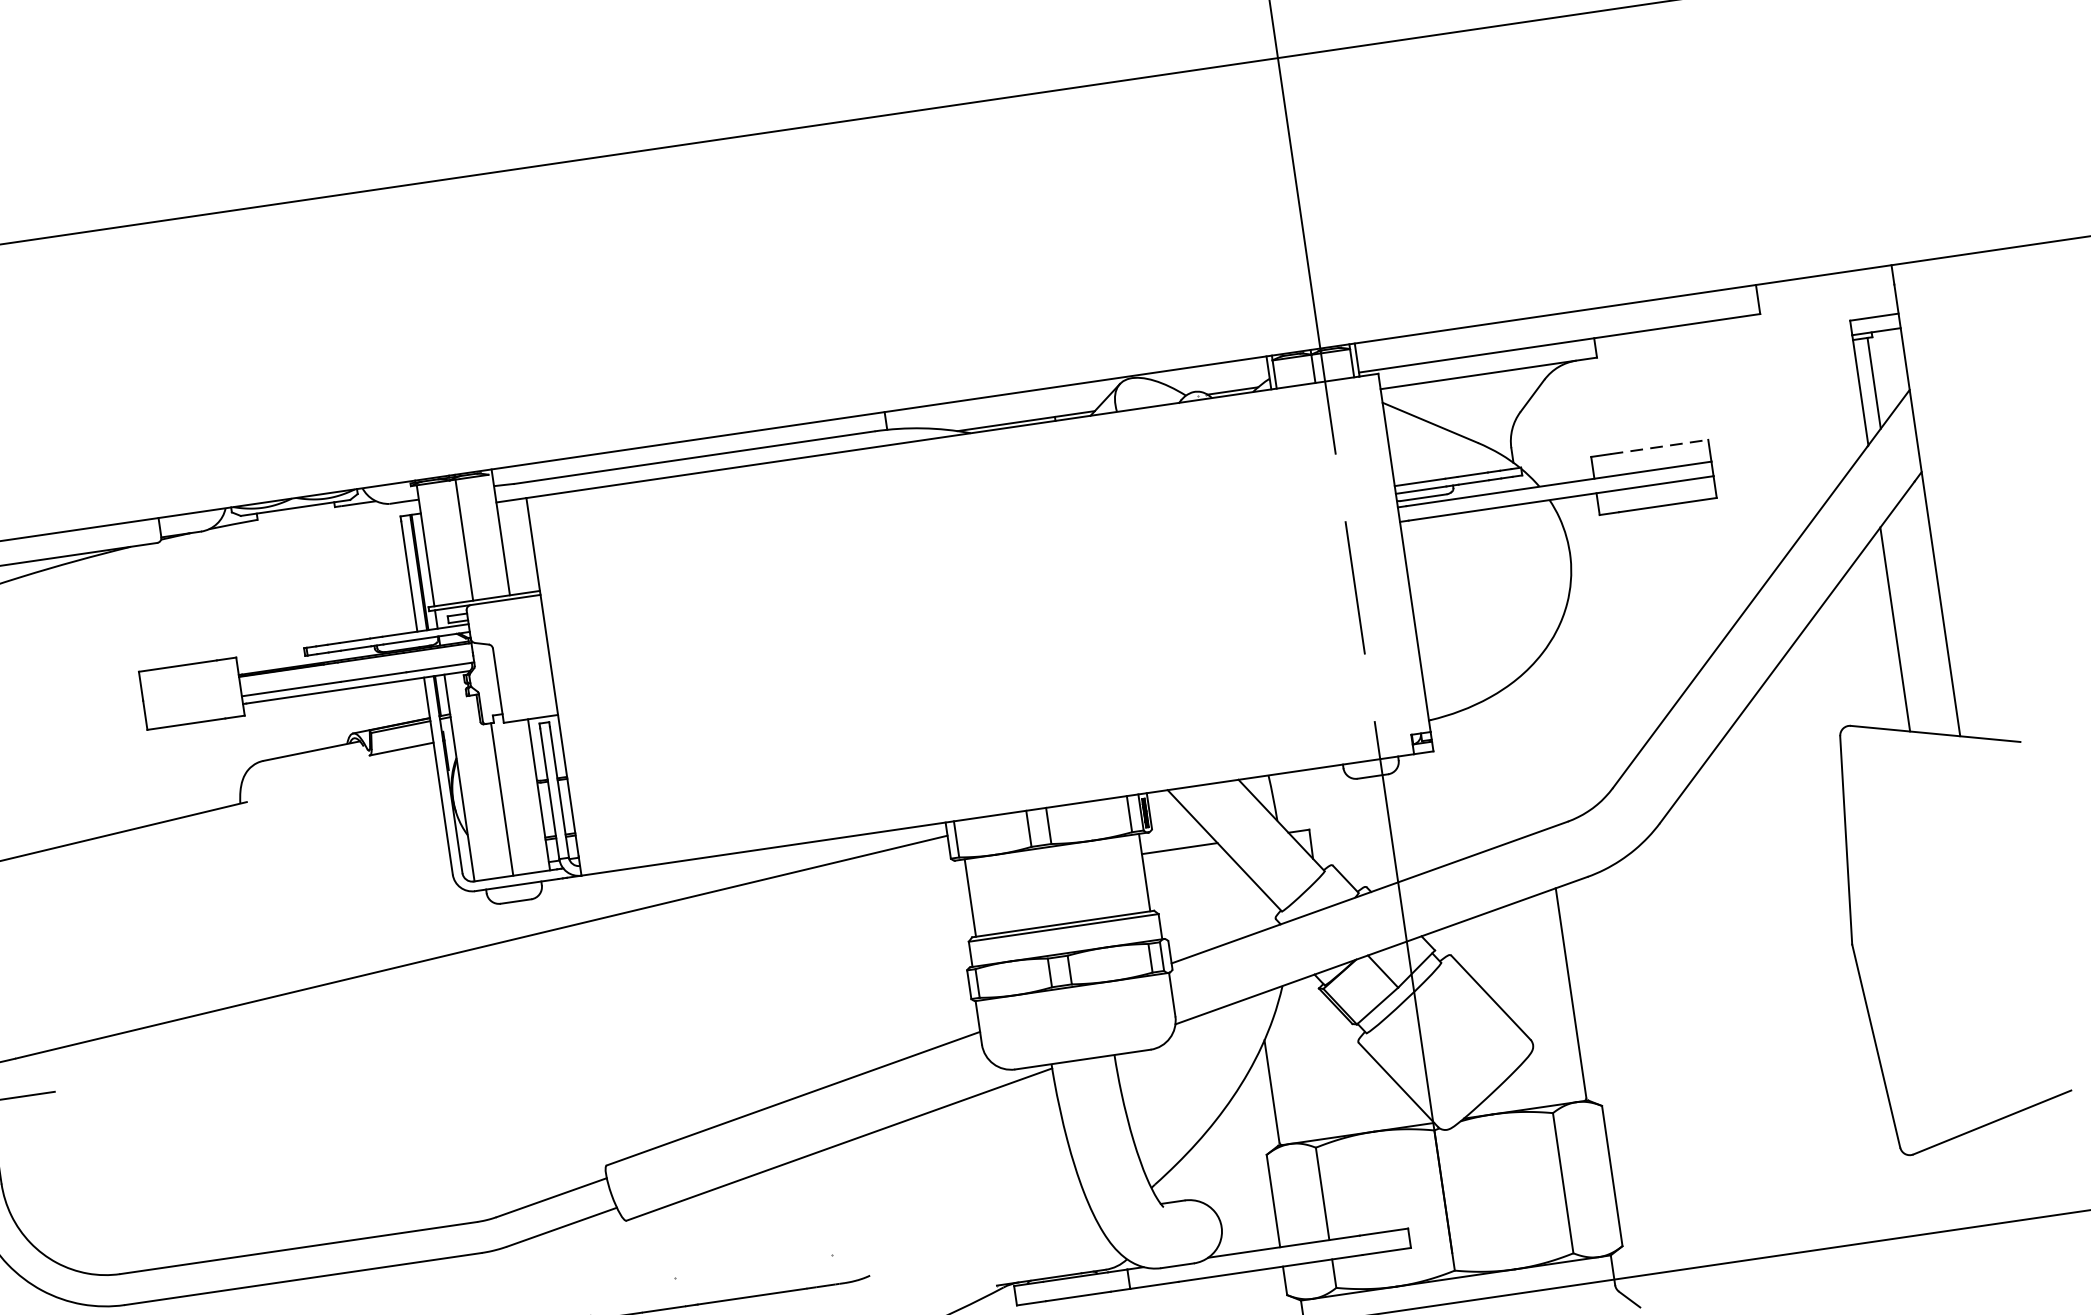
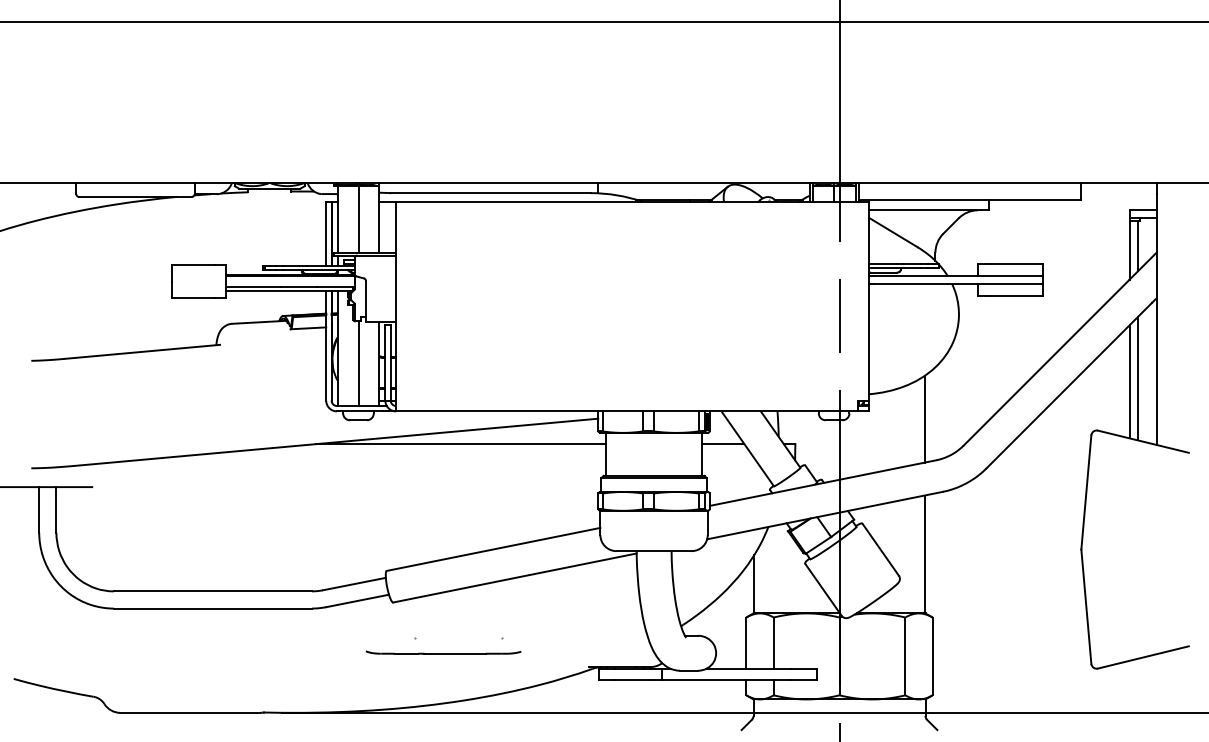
line: (1660, 446) -> (1016, 263), dashed -> solid
line: (1908, 621) -> (1137, 378), added
line: (1535, 749) -> (924, 418), added
line: (706, 918) -> (460, 444), added

